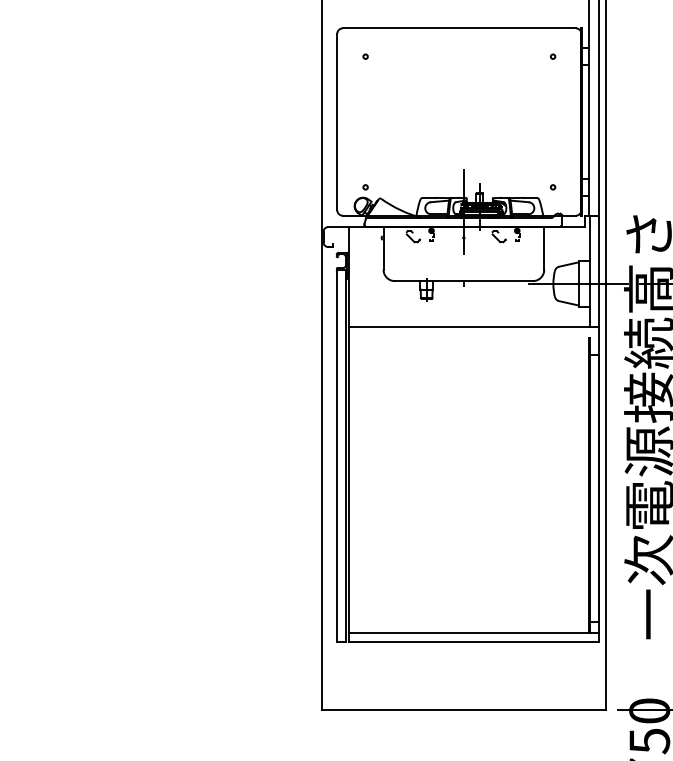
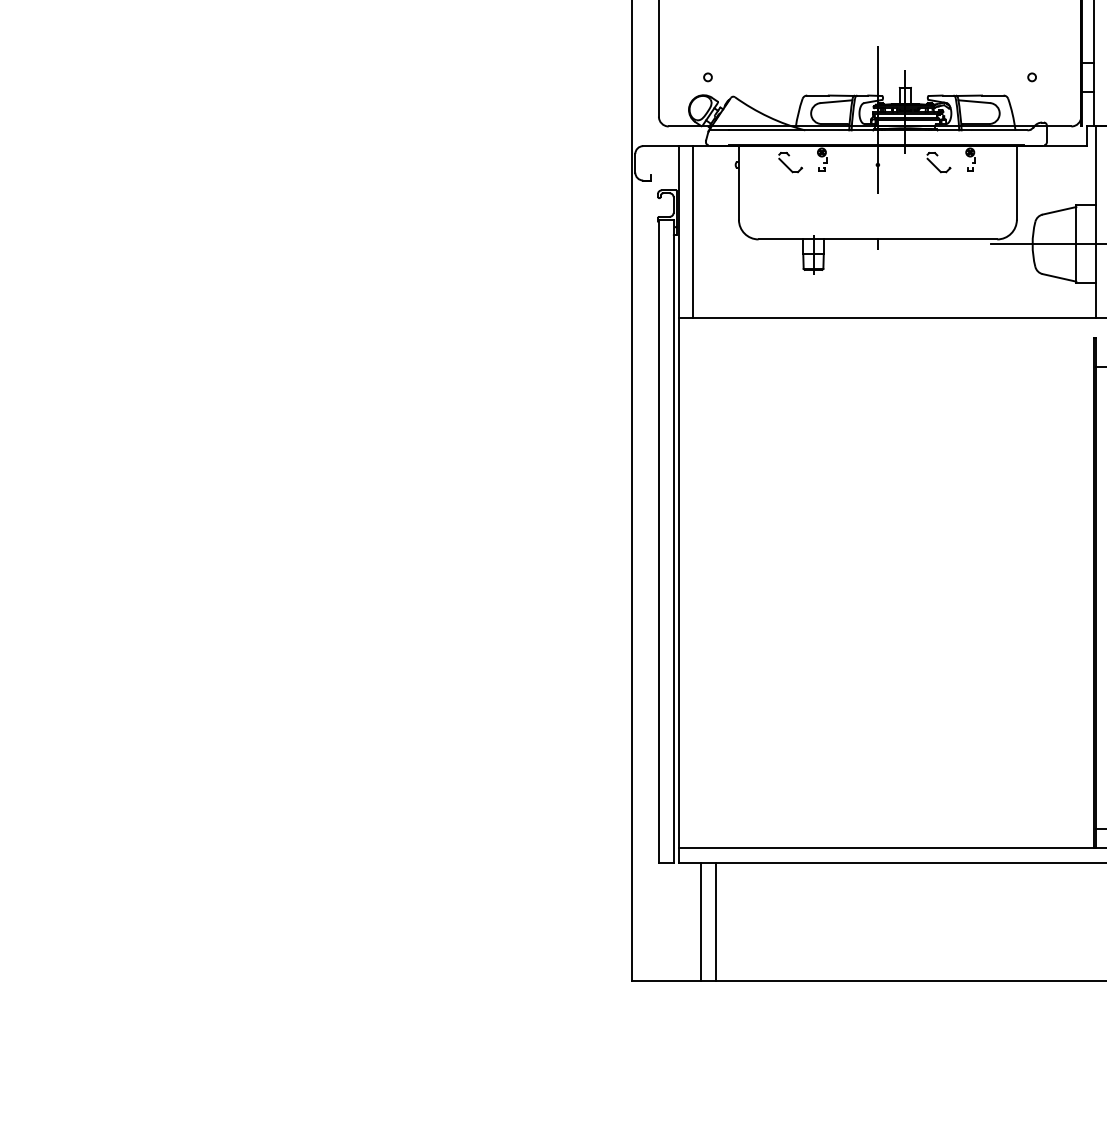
line: (357, 276) -> (693, 231), added
line: (361, 675) -> (700, 921), added
line: (370, 675) -> (716, 921), added

